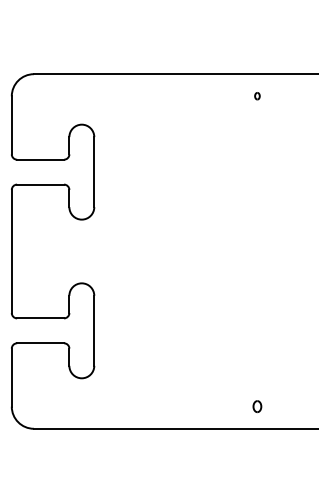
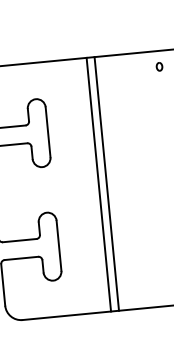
part: (257, 95) -> (159, 66), size x1.67
line: (157, 251) -> (98, 184), added
line: (168, 251) -> (106, 183), added

